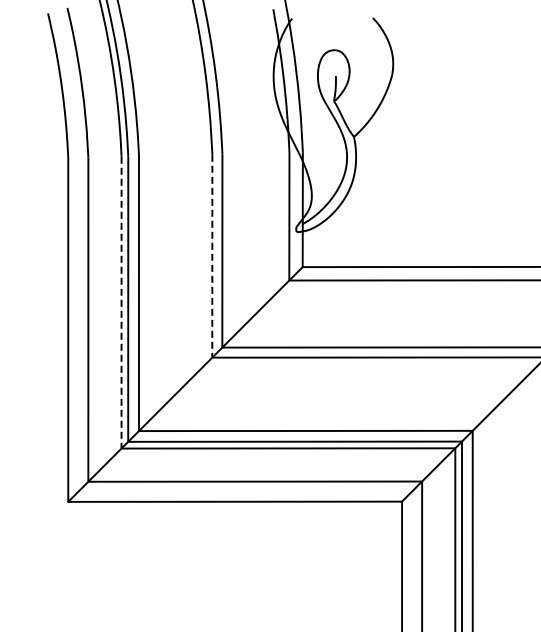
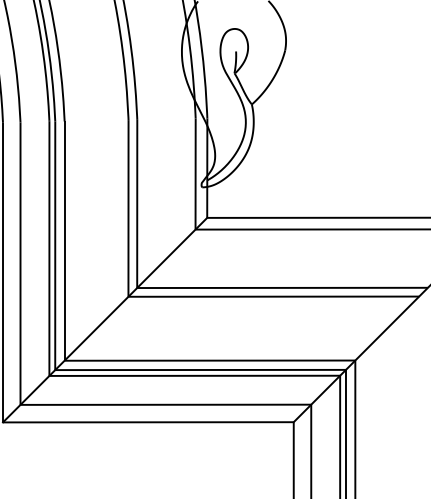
line: (212, 256) -> (128, 208), dashed -> solid
line: (121, 302) -> (49, 248), dashed -> solid

